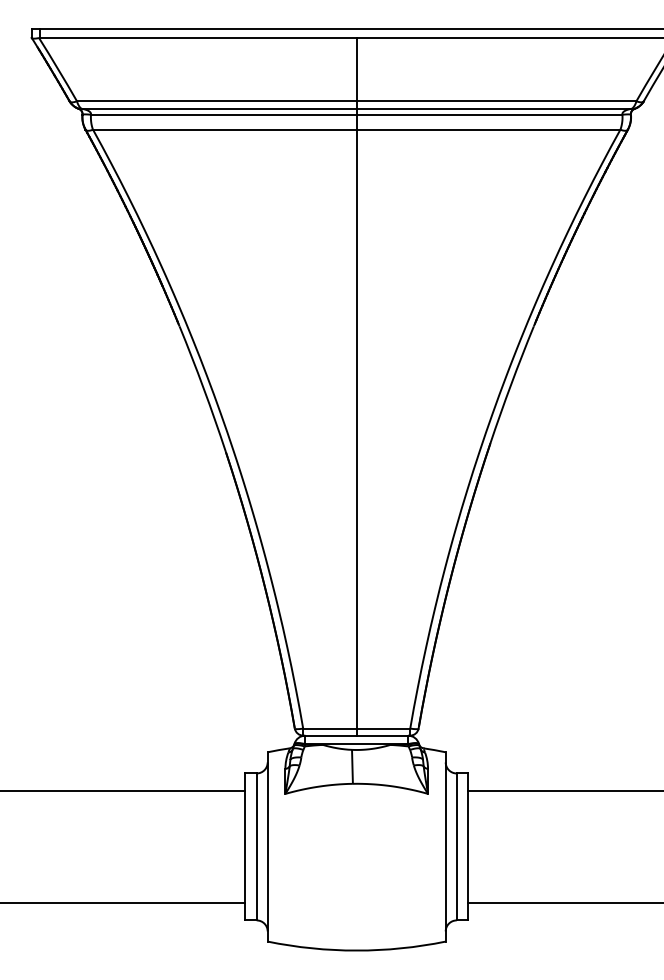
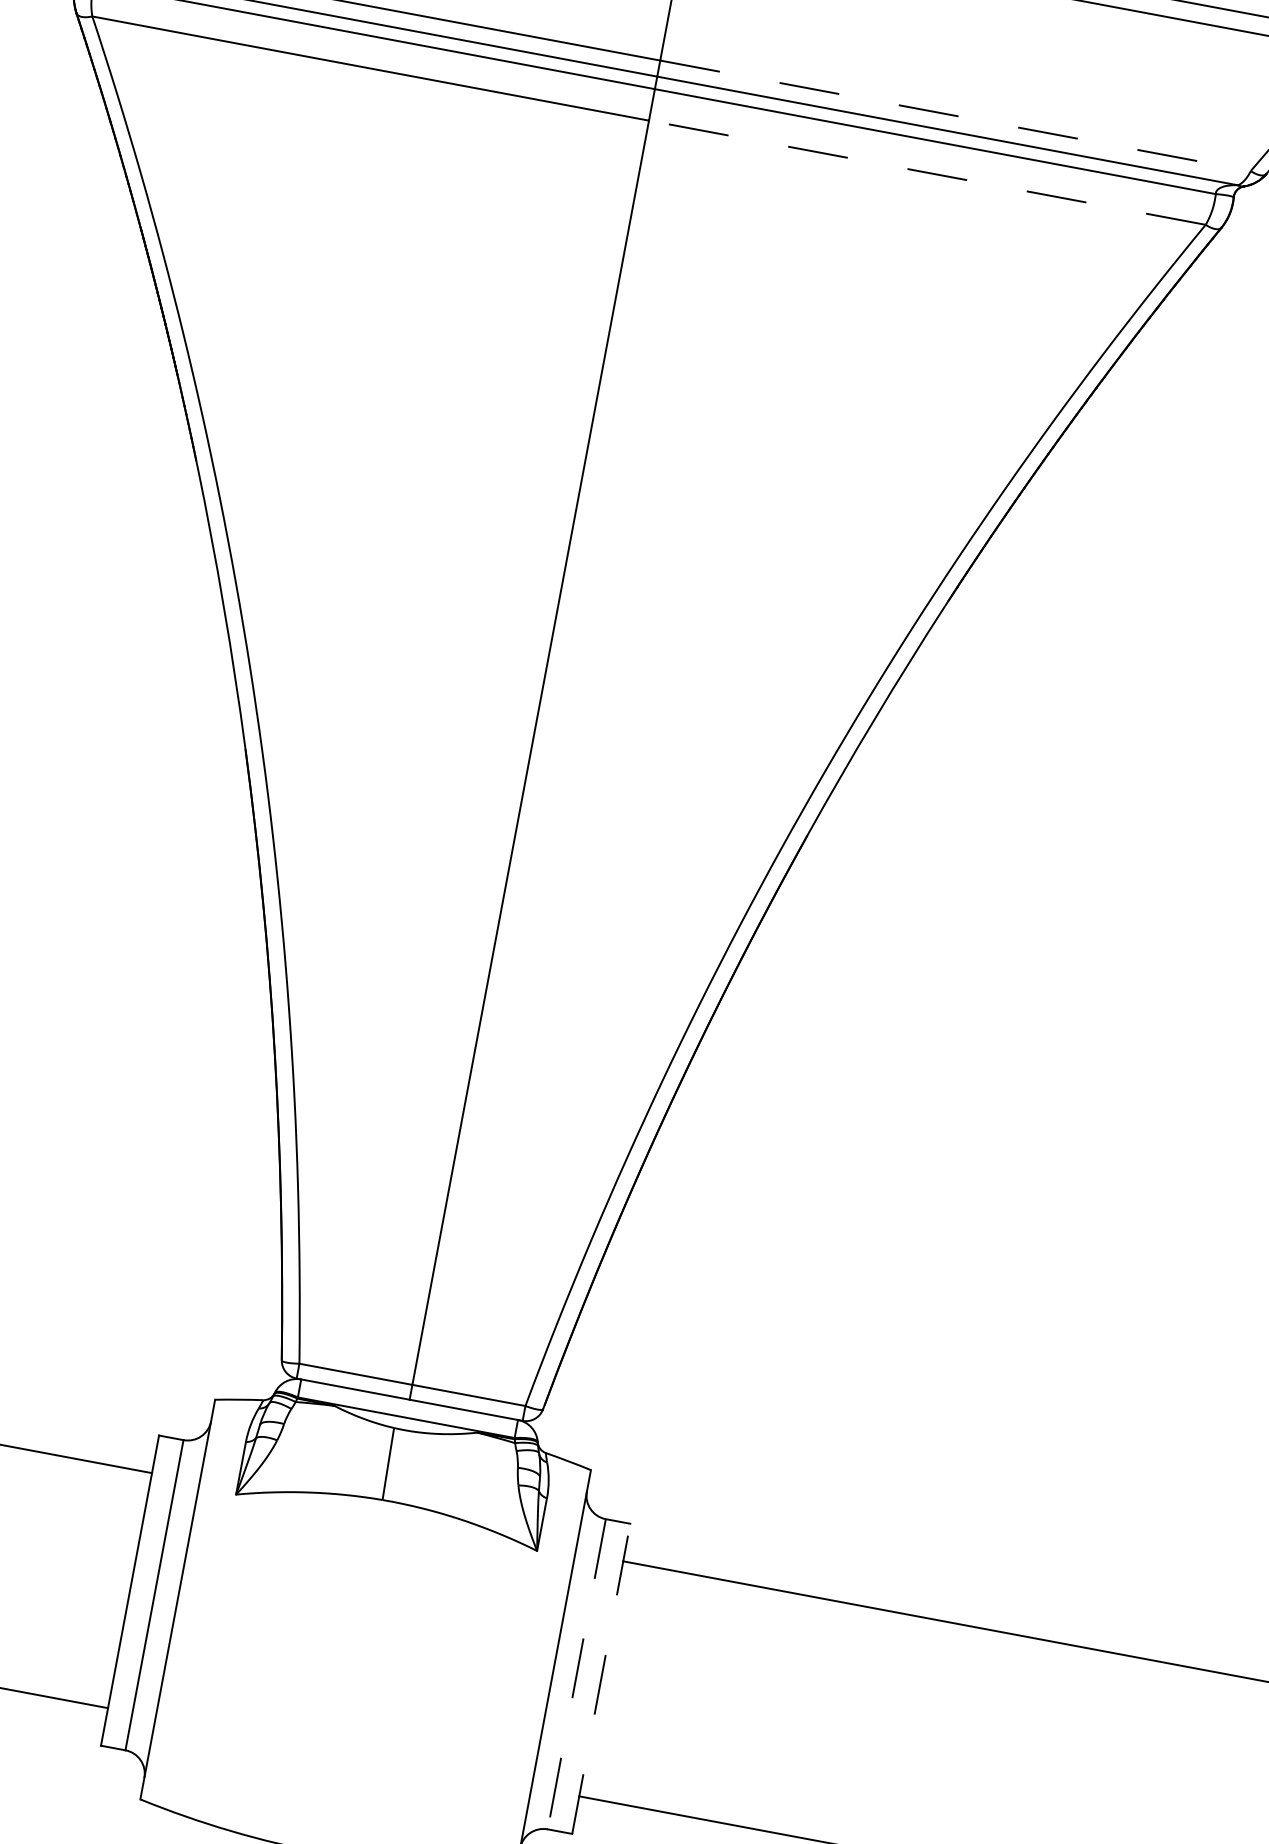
line: (496, 101) -> (955, 116), solid -> dashed
line: (488, 129) -> (927, 172), solid -> dashed
line: (468, 846) -> (601, 1677), solid -> dashed
line: (456, 847) -> (576, 1675), solid -> dashed

